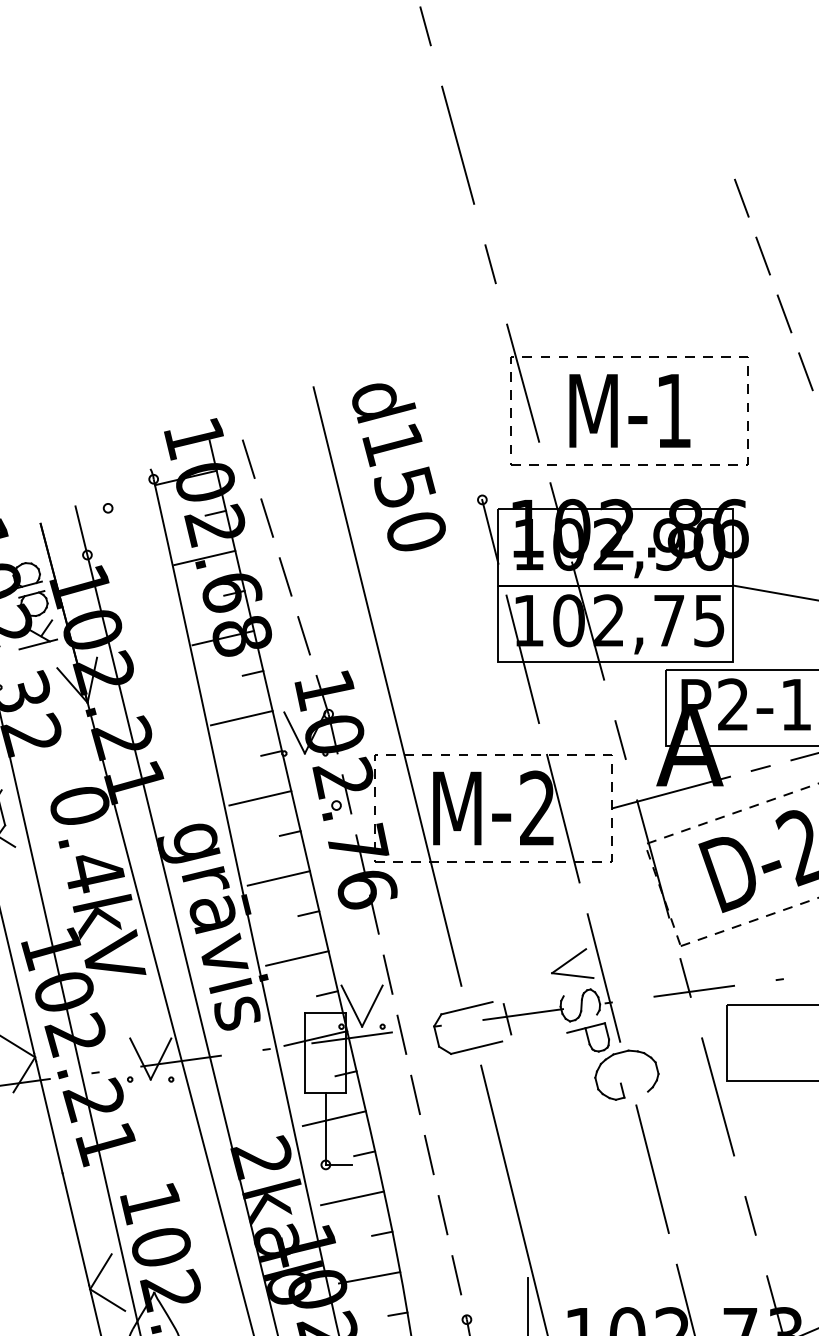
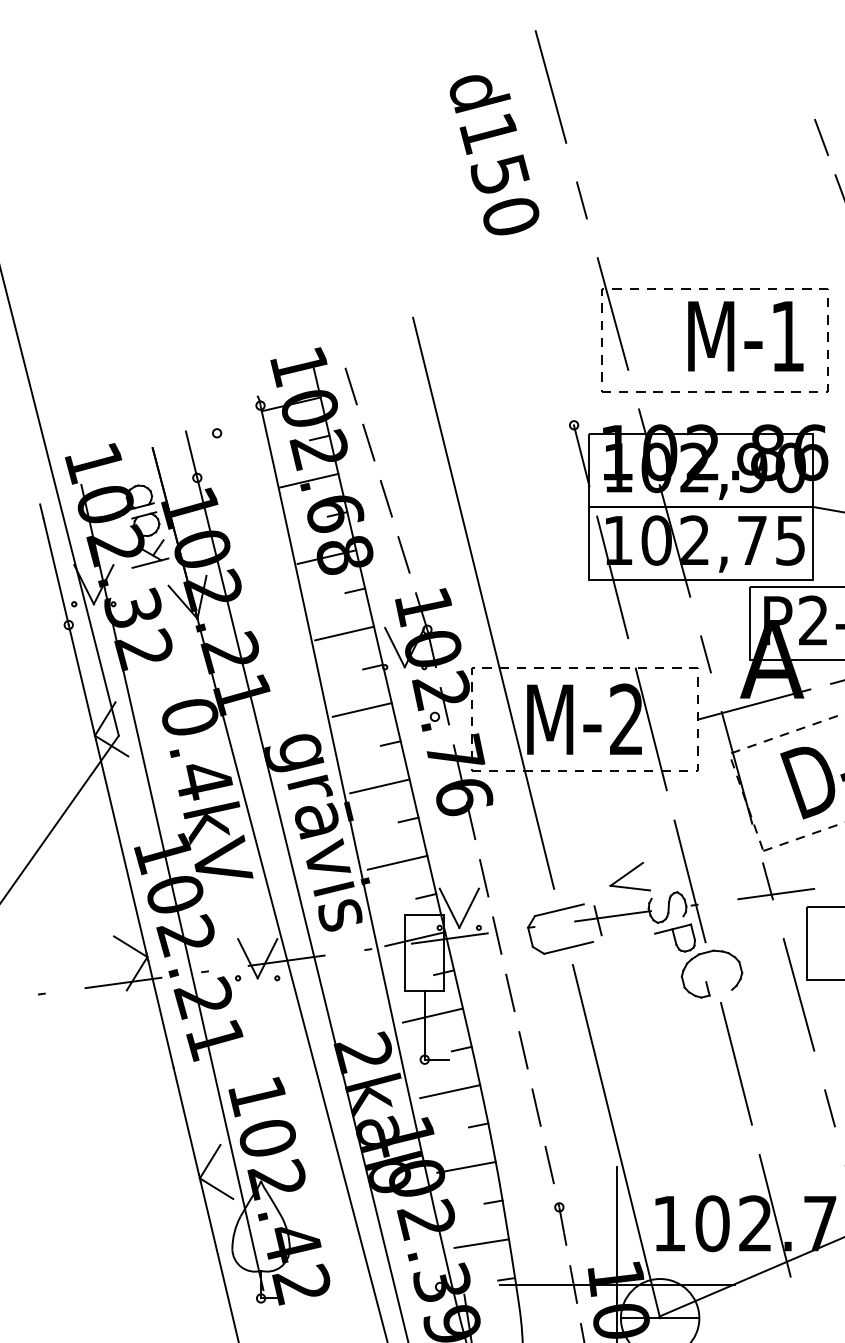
text: (629, 411) -> (745, 336), moved
text: (398, 467) -> (494, 155), moved
part: (571, 963) -> (629, 876), moved

